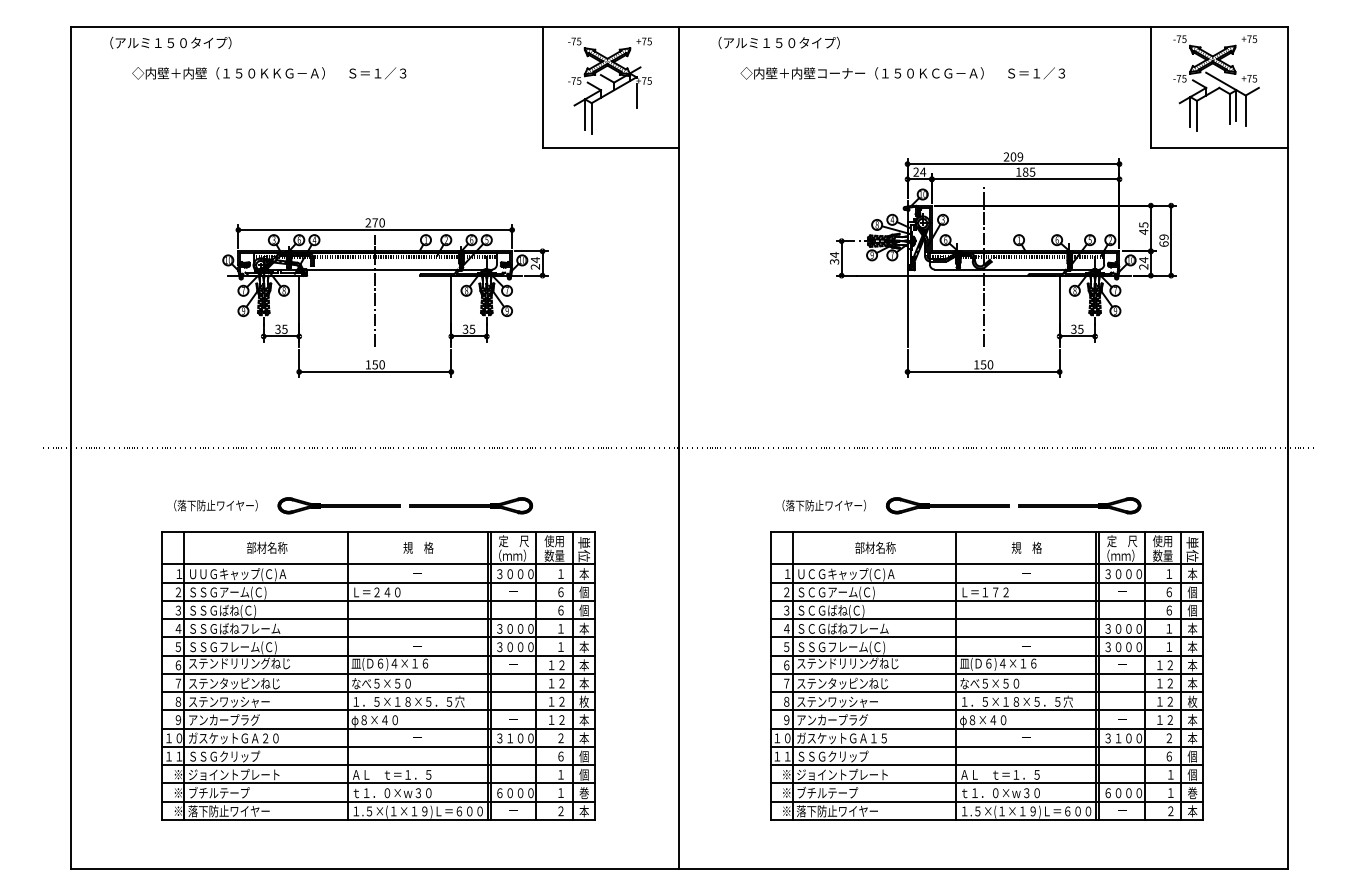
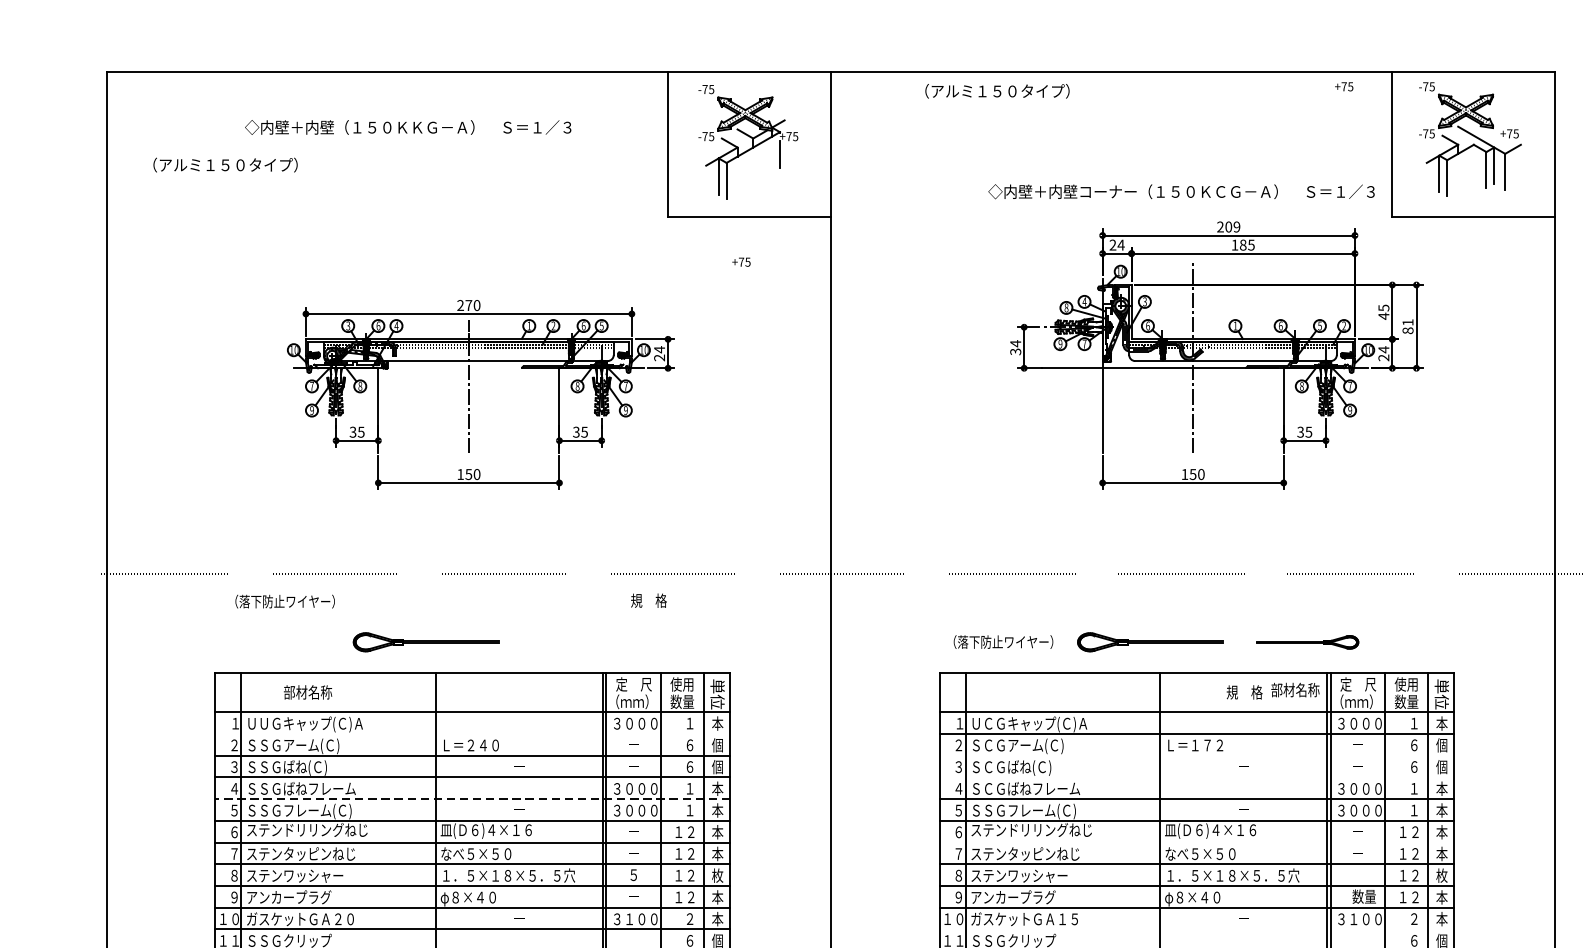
text: (1249, 38) -> (1344, 85), moved
text: (643, 41) -> (740, 262), moved
text: (170, 42) -> (225, 164), moved
text: (778, 42) -> (996, 90), moved
text: (269, 73) -> (408, 127), moved
text: (902, 73) -> (1181, 191), moved
text: (1163, 240) -> (1407, 326), 69 -> 81
text: (215, 505) -> (284, 601), moved
part: (471, 505) -> (583, 641), removed
part: (1079, 505) -> (1307, 641), size x0.7
text: (267, 547) -> (308, 691), moved
text: (418, 547) -> (648, 600), moved
text: (875, 547) -> (1295, 689), moved
line: (378, 582) -> (472, 733), removed
line: (986, 600) -> (1196, 755), removed
line: (986, 619) -> (1196, 777), removed
line: (378, 637) -> (472, 799), solid -> dashed
line: (986, 673) -> (1196, 841), removed
text: (513, 701) -> (633, 875), ― -> ５
text: (1127, 719) -> (1364, 896), ― -> 数量
line: (986, 746) -> (1196, 928), removed

